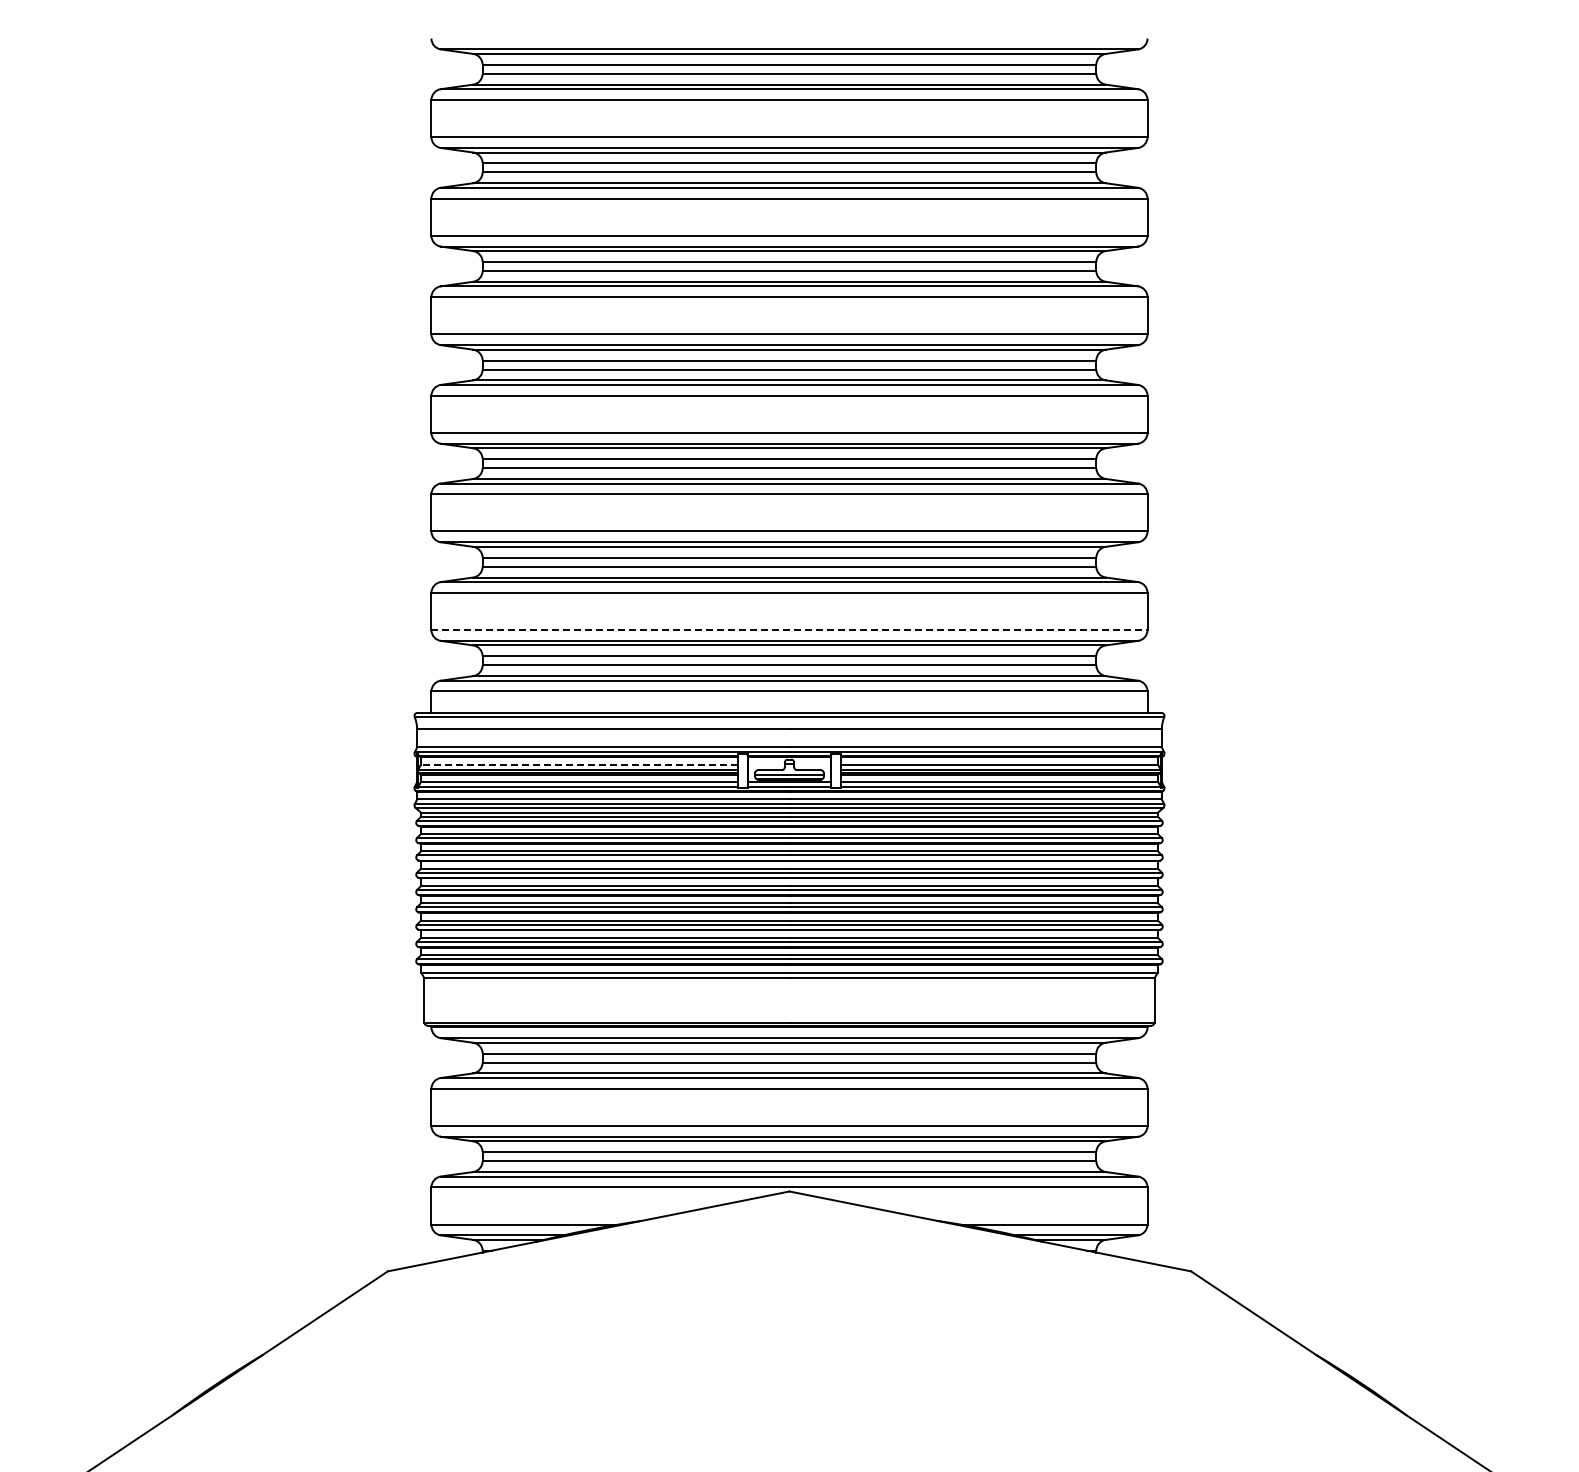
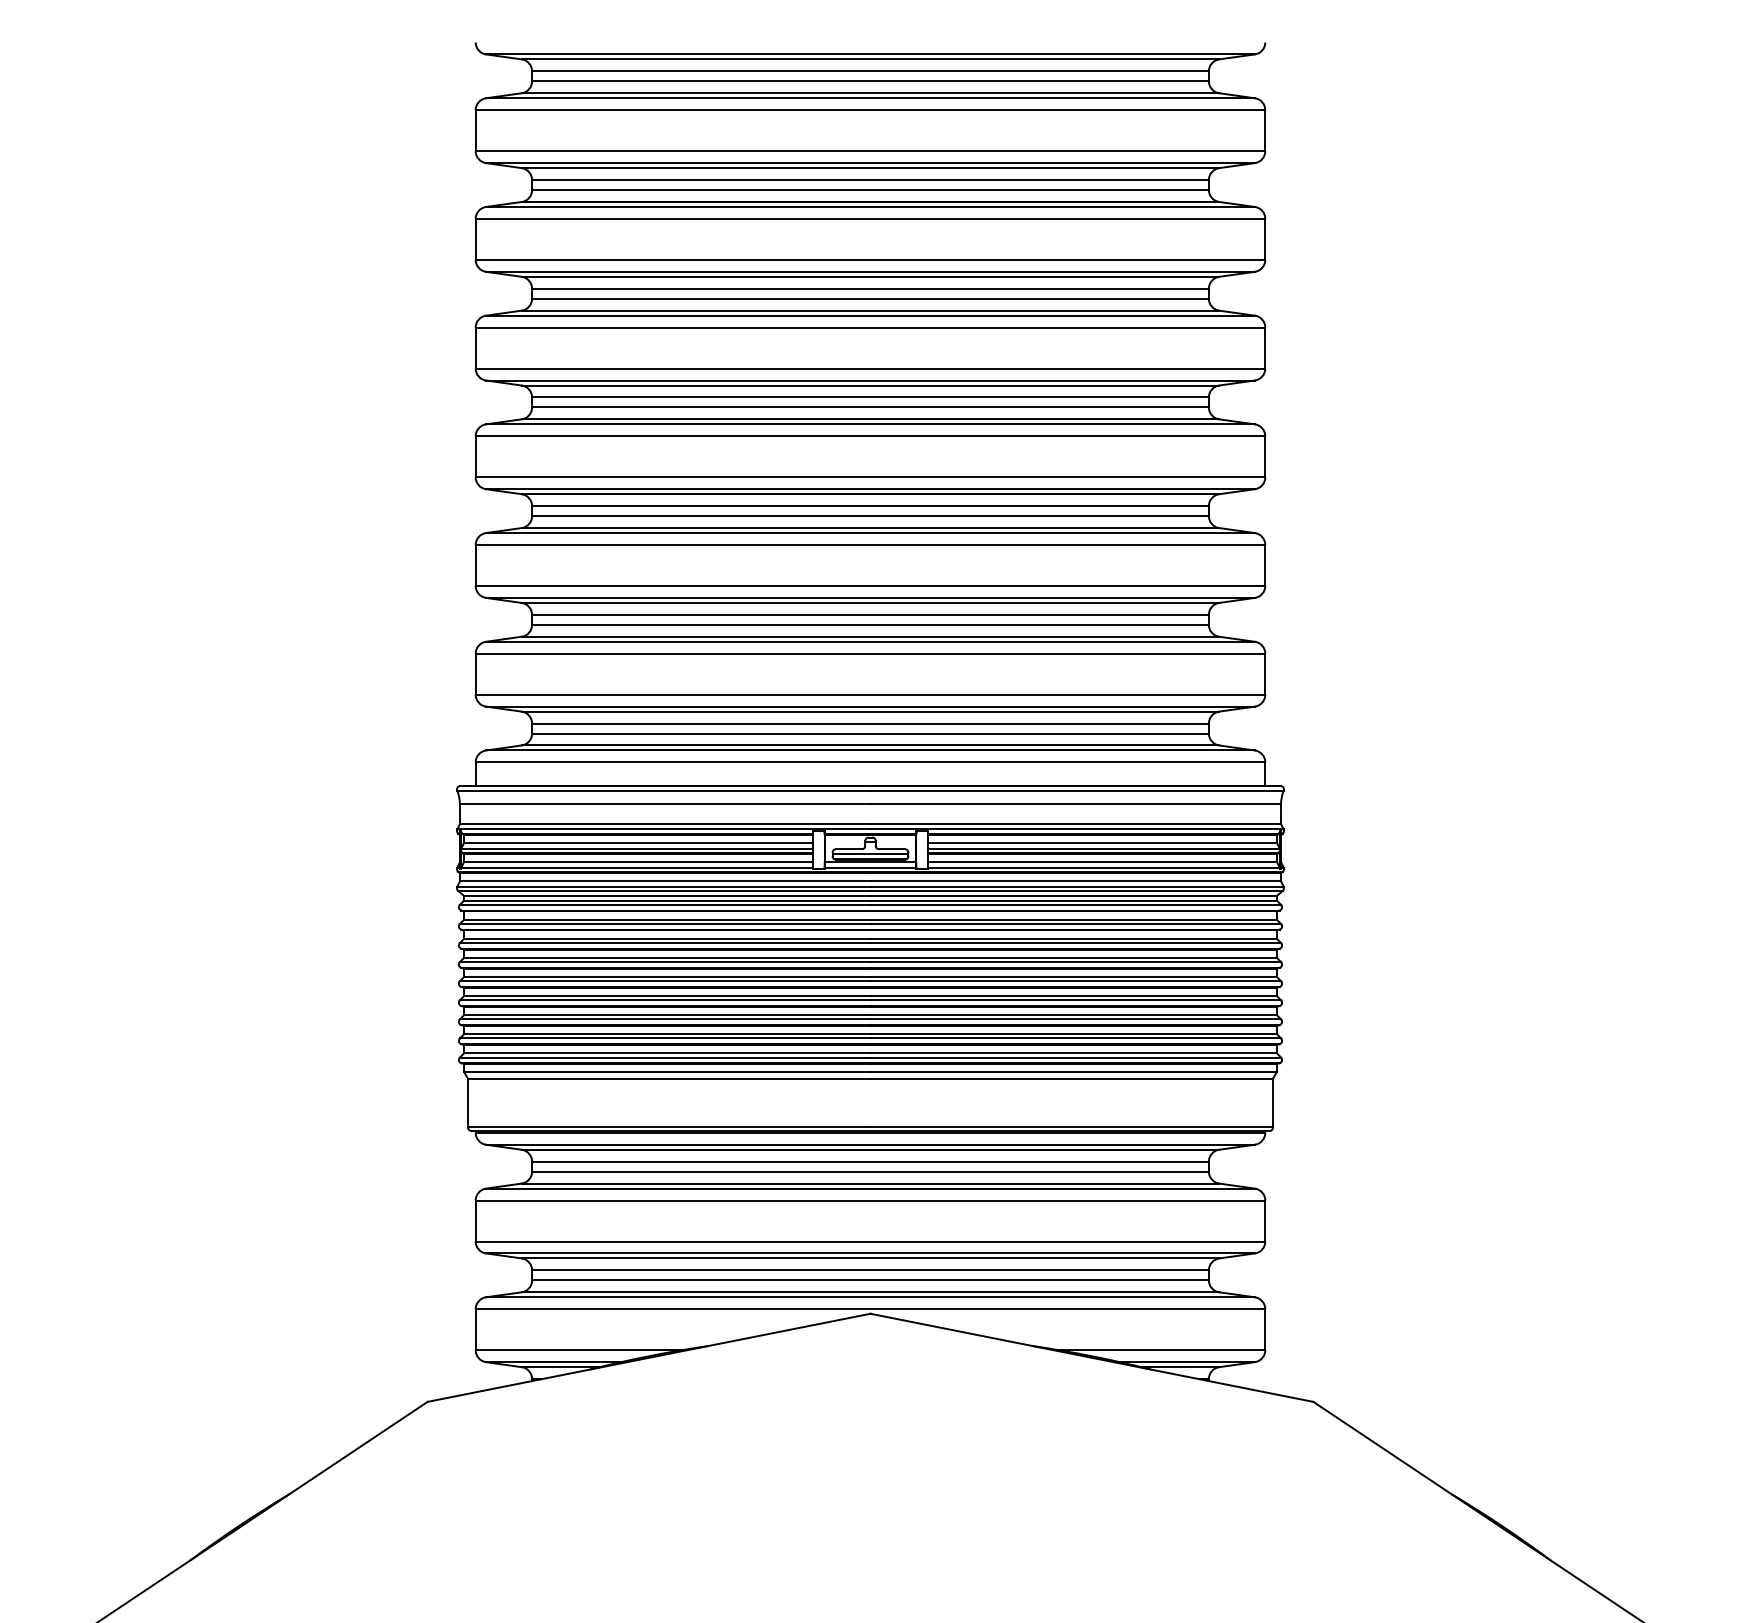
line: (789, 630) -> (870, 695), dashed -> solid
line: (578, 764) -> (637, 842), dashed -> solid

